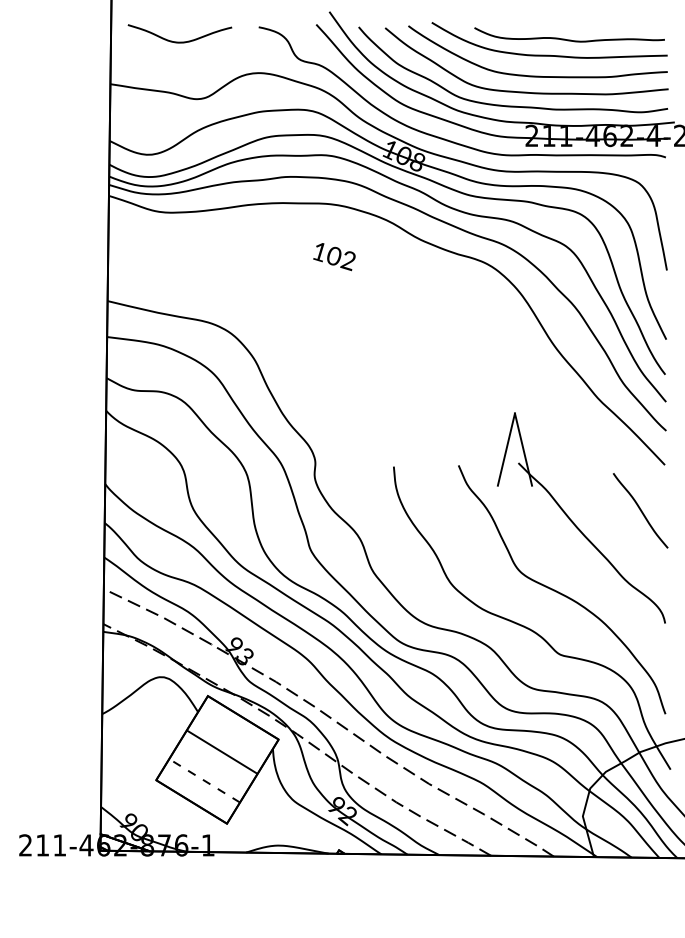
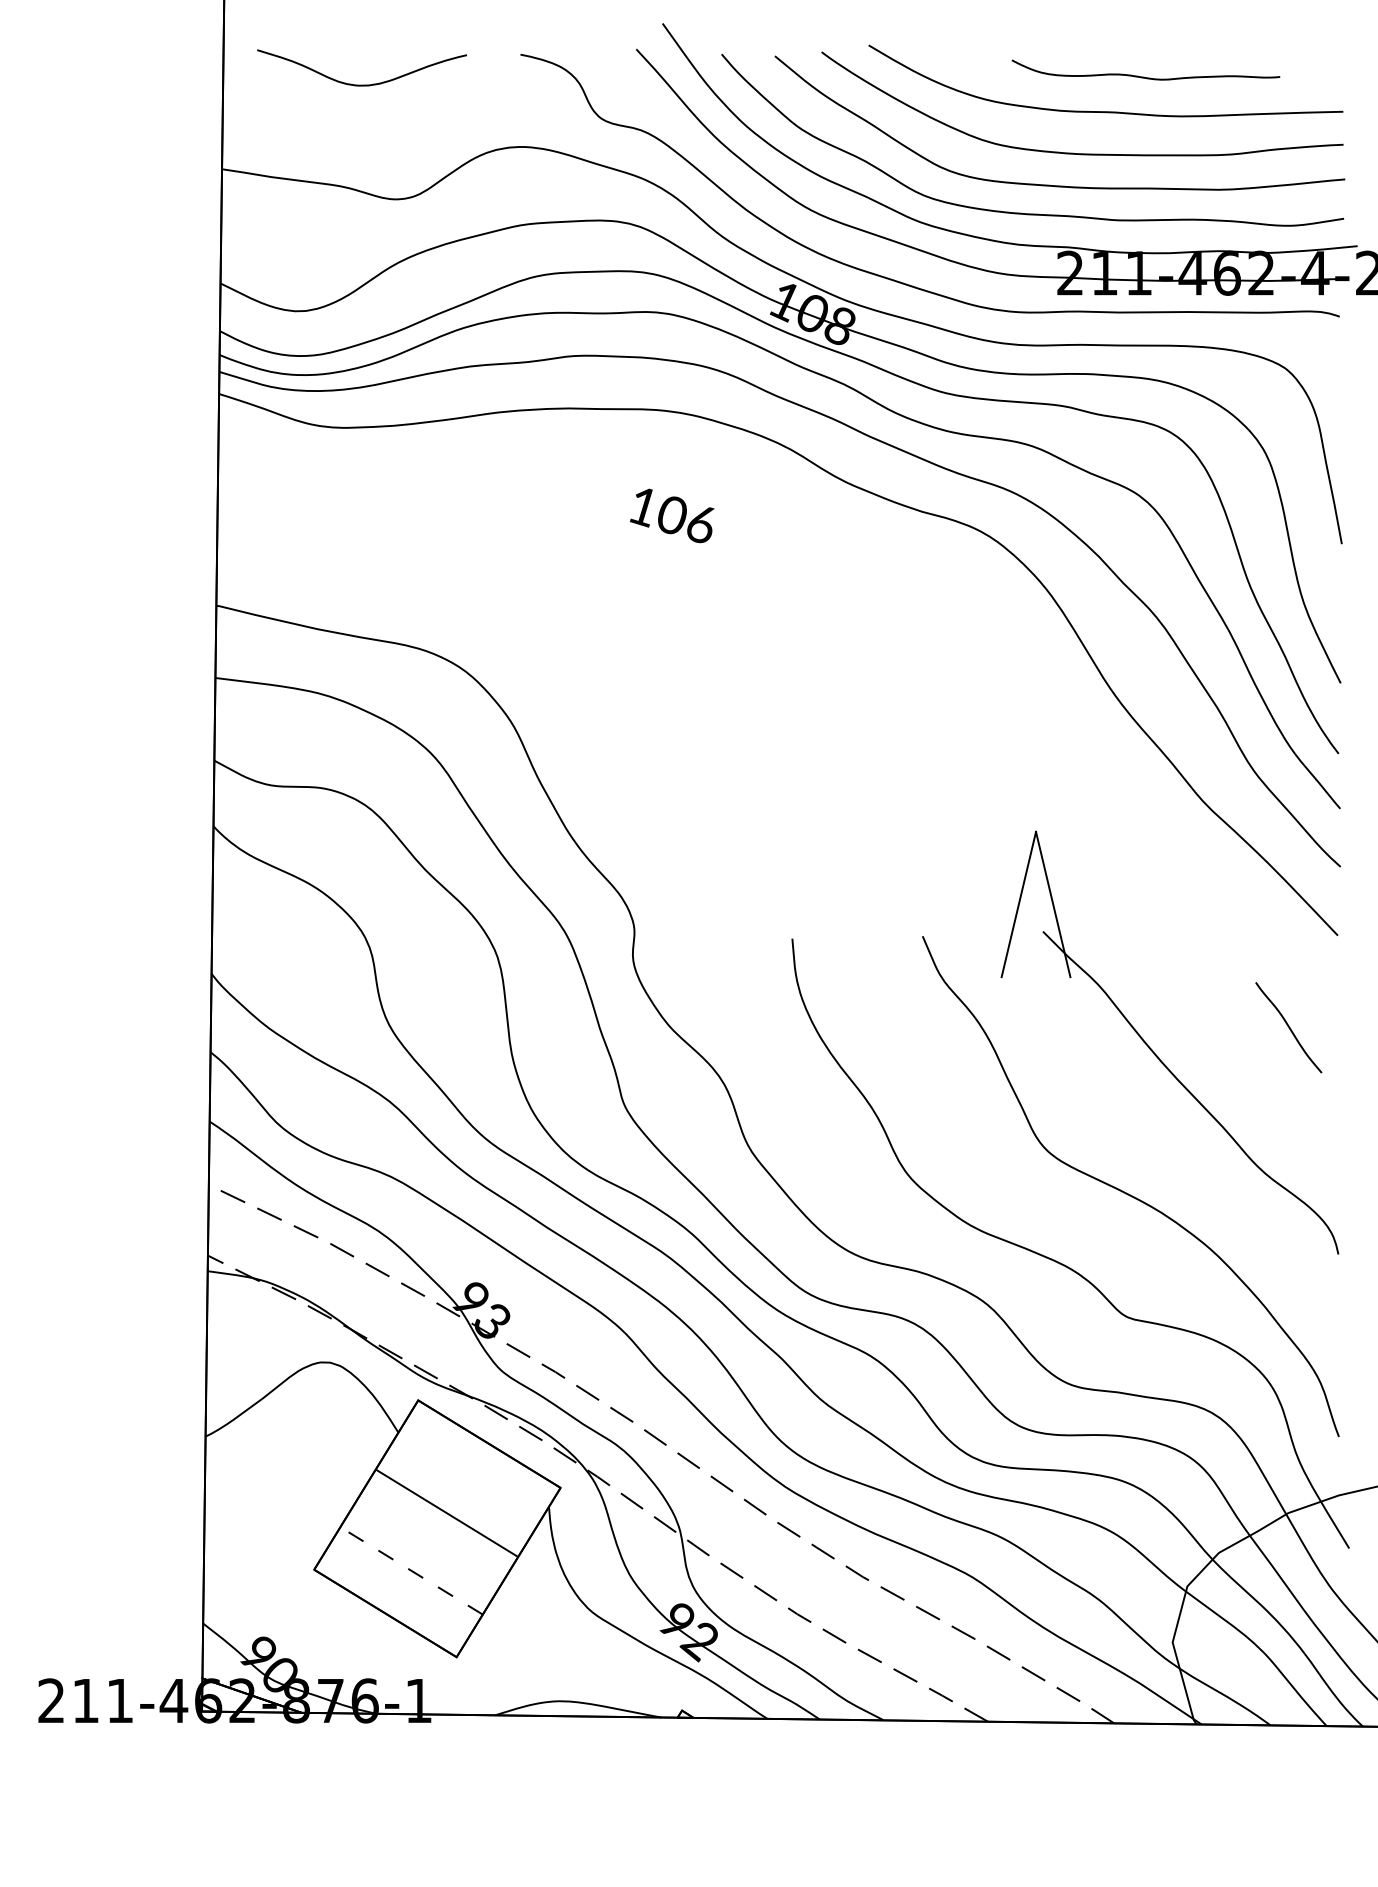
part: (569, 34) -> (1145, 69), size x0.7
text: (347, 261) -> (699, 525), 102 -> 106
part: (640, 510) -> (1288, 1027), size x0.6

